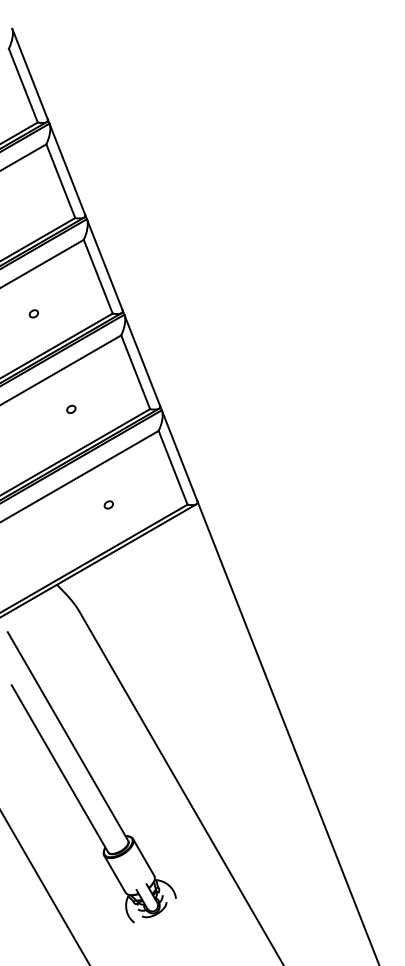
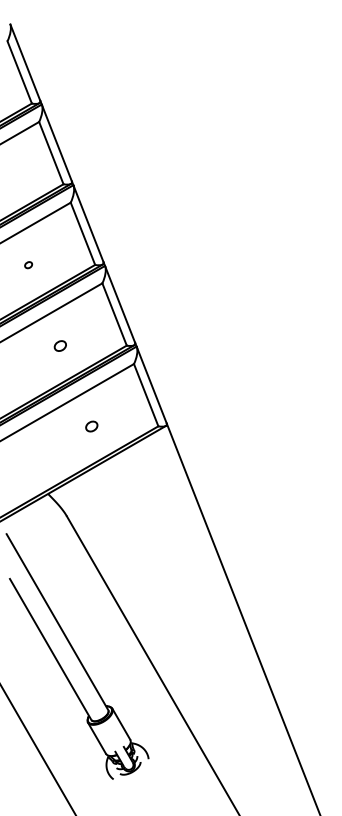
part: (70, 408) -> (59, 345), size x1.6
part: (108, 504) -> (91, 426), size x1.6

